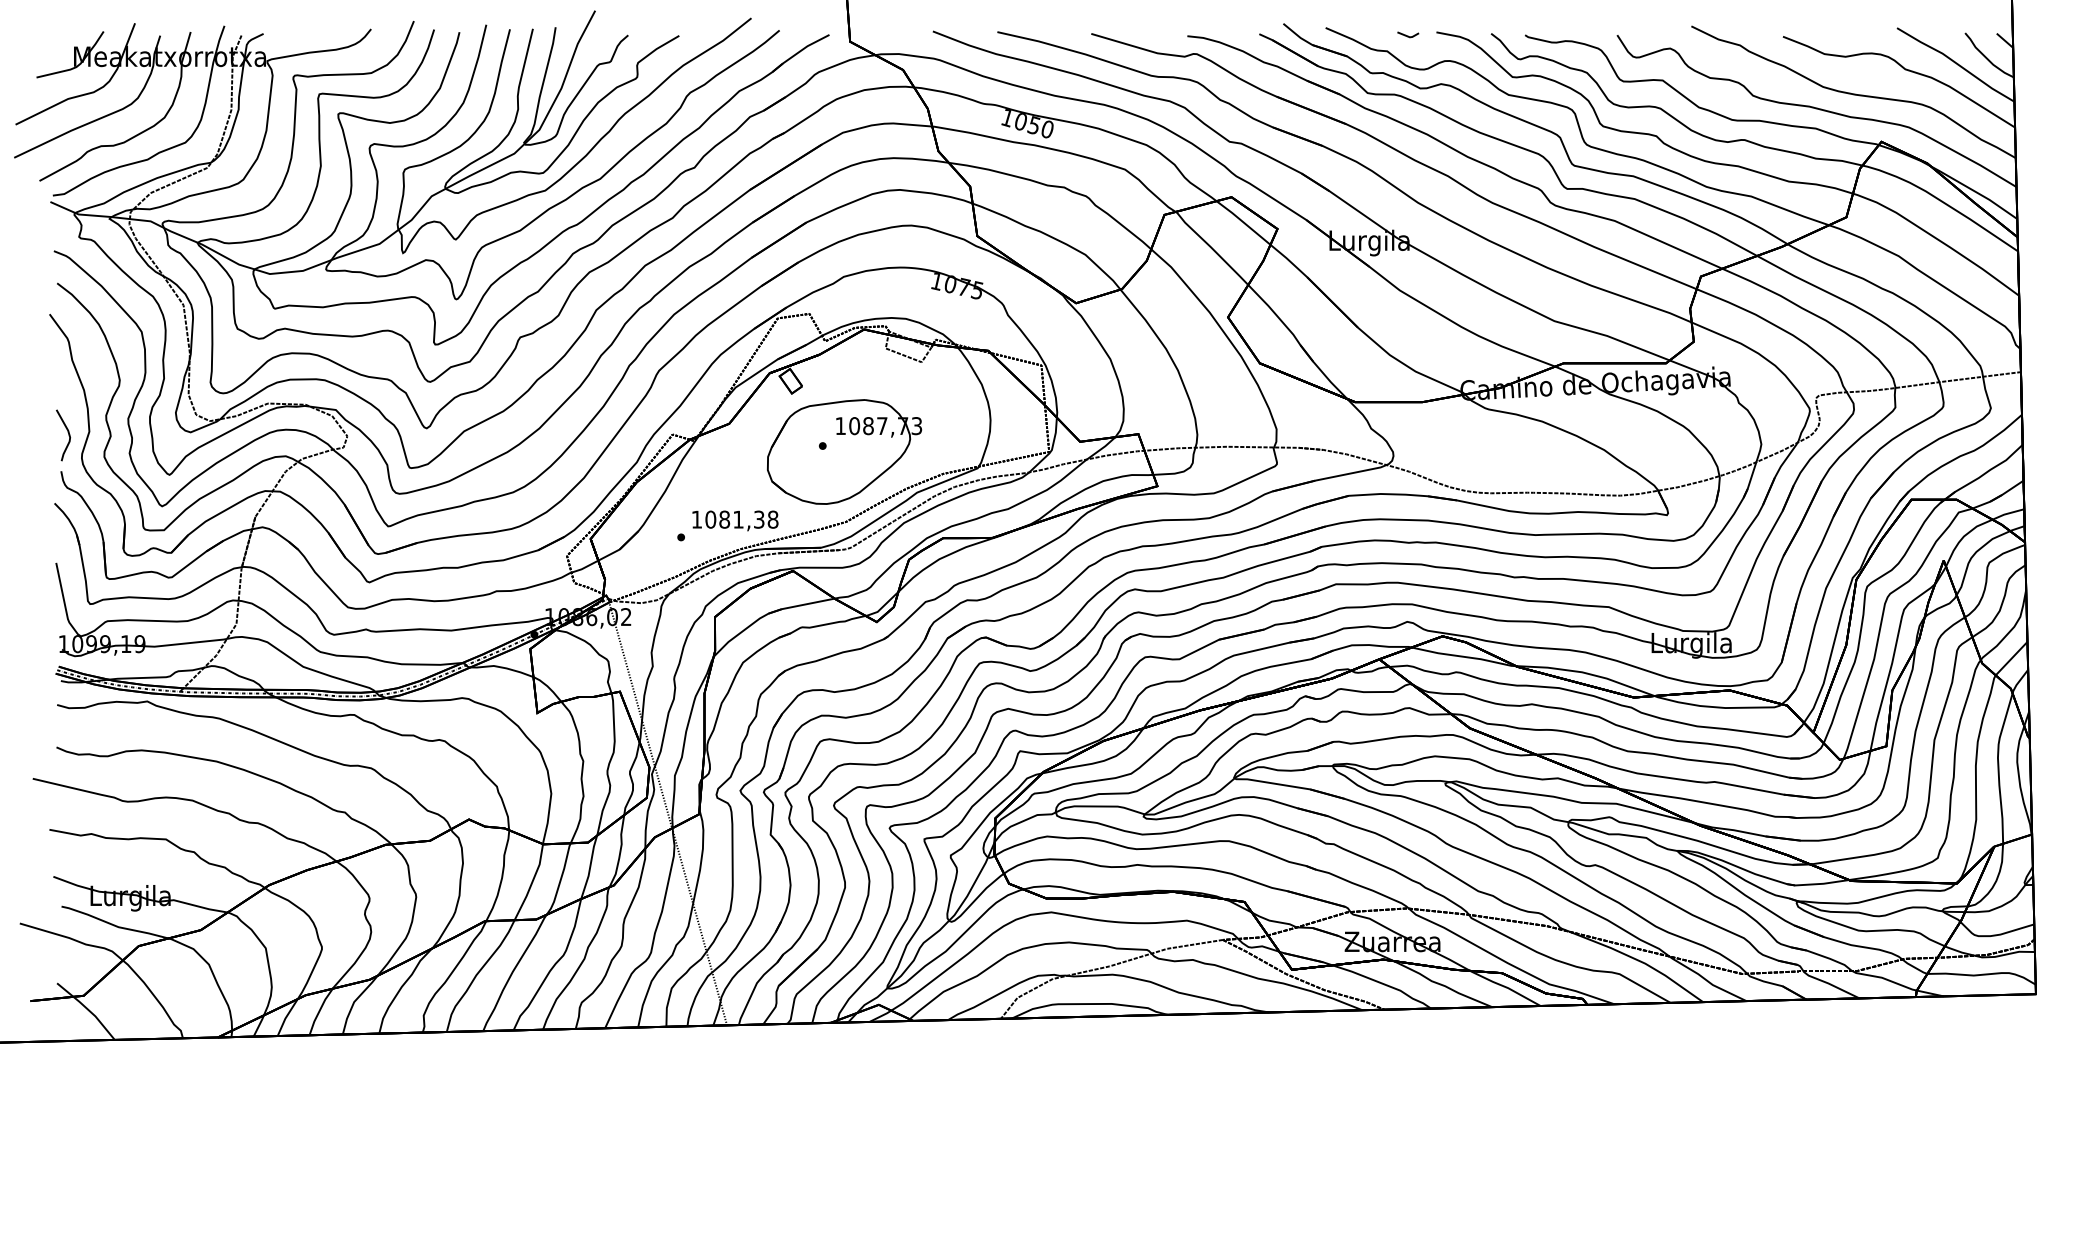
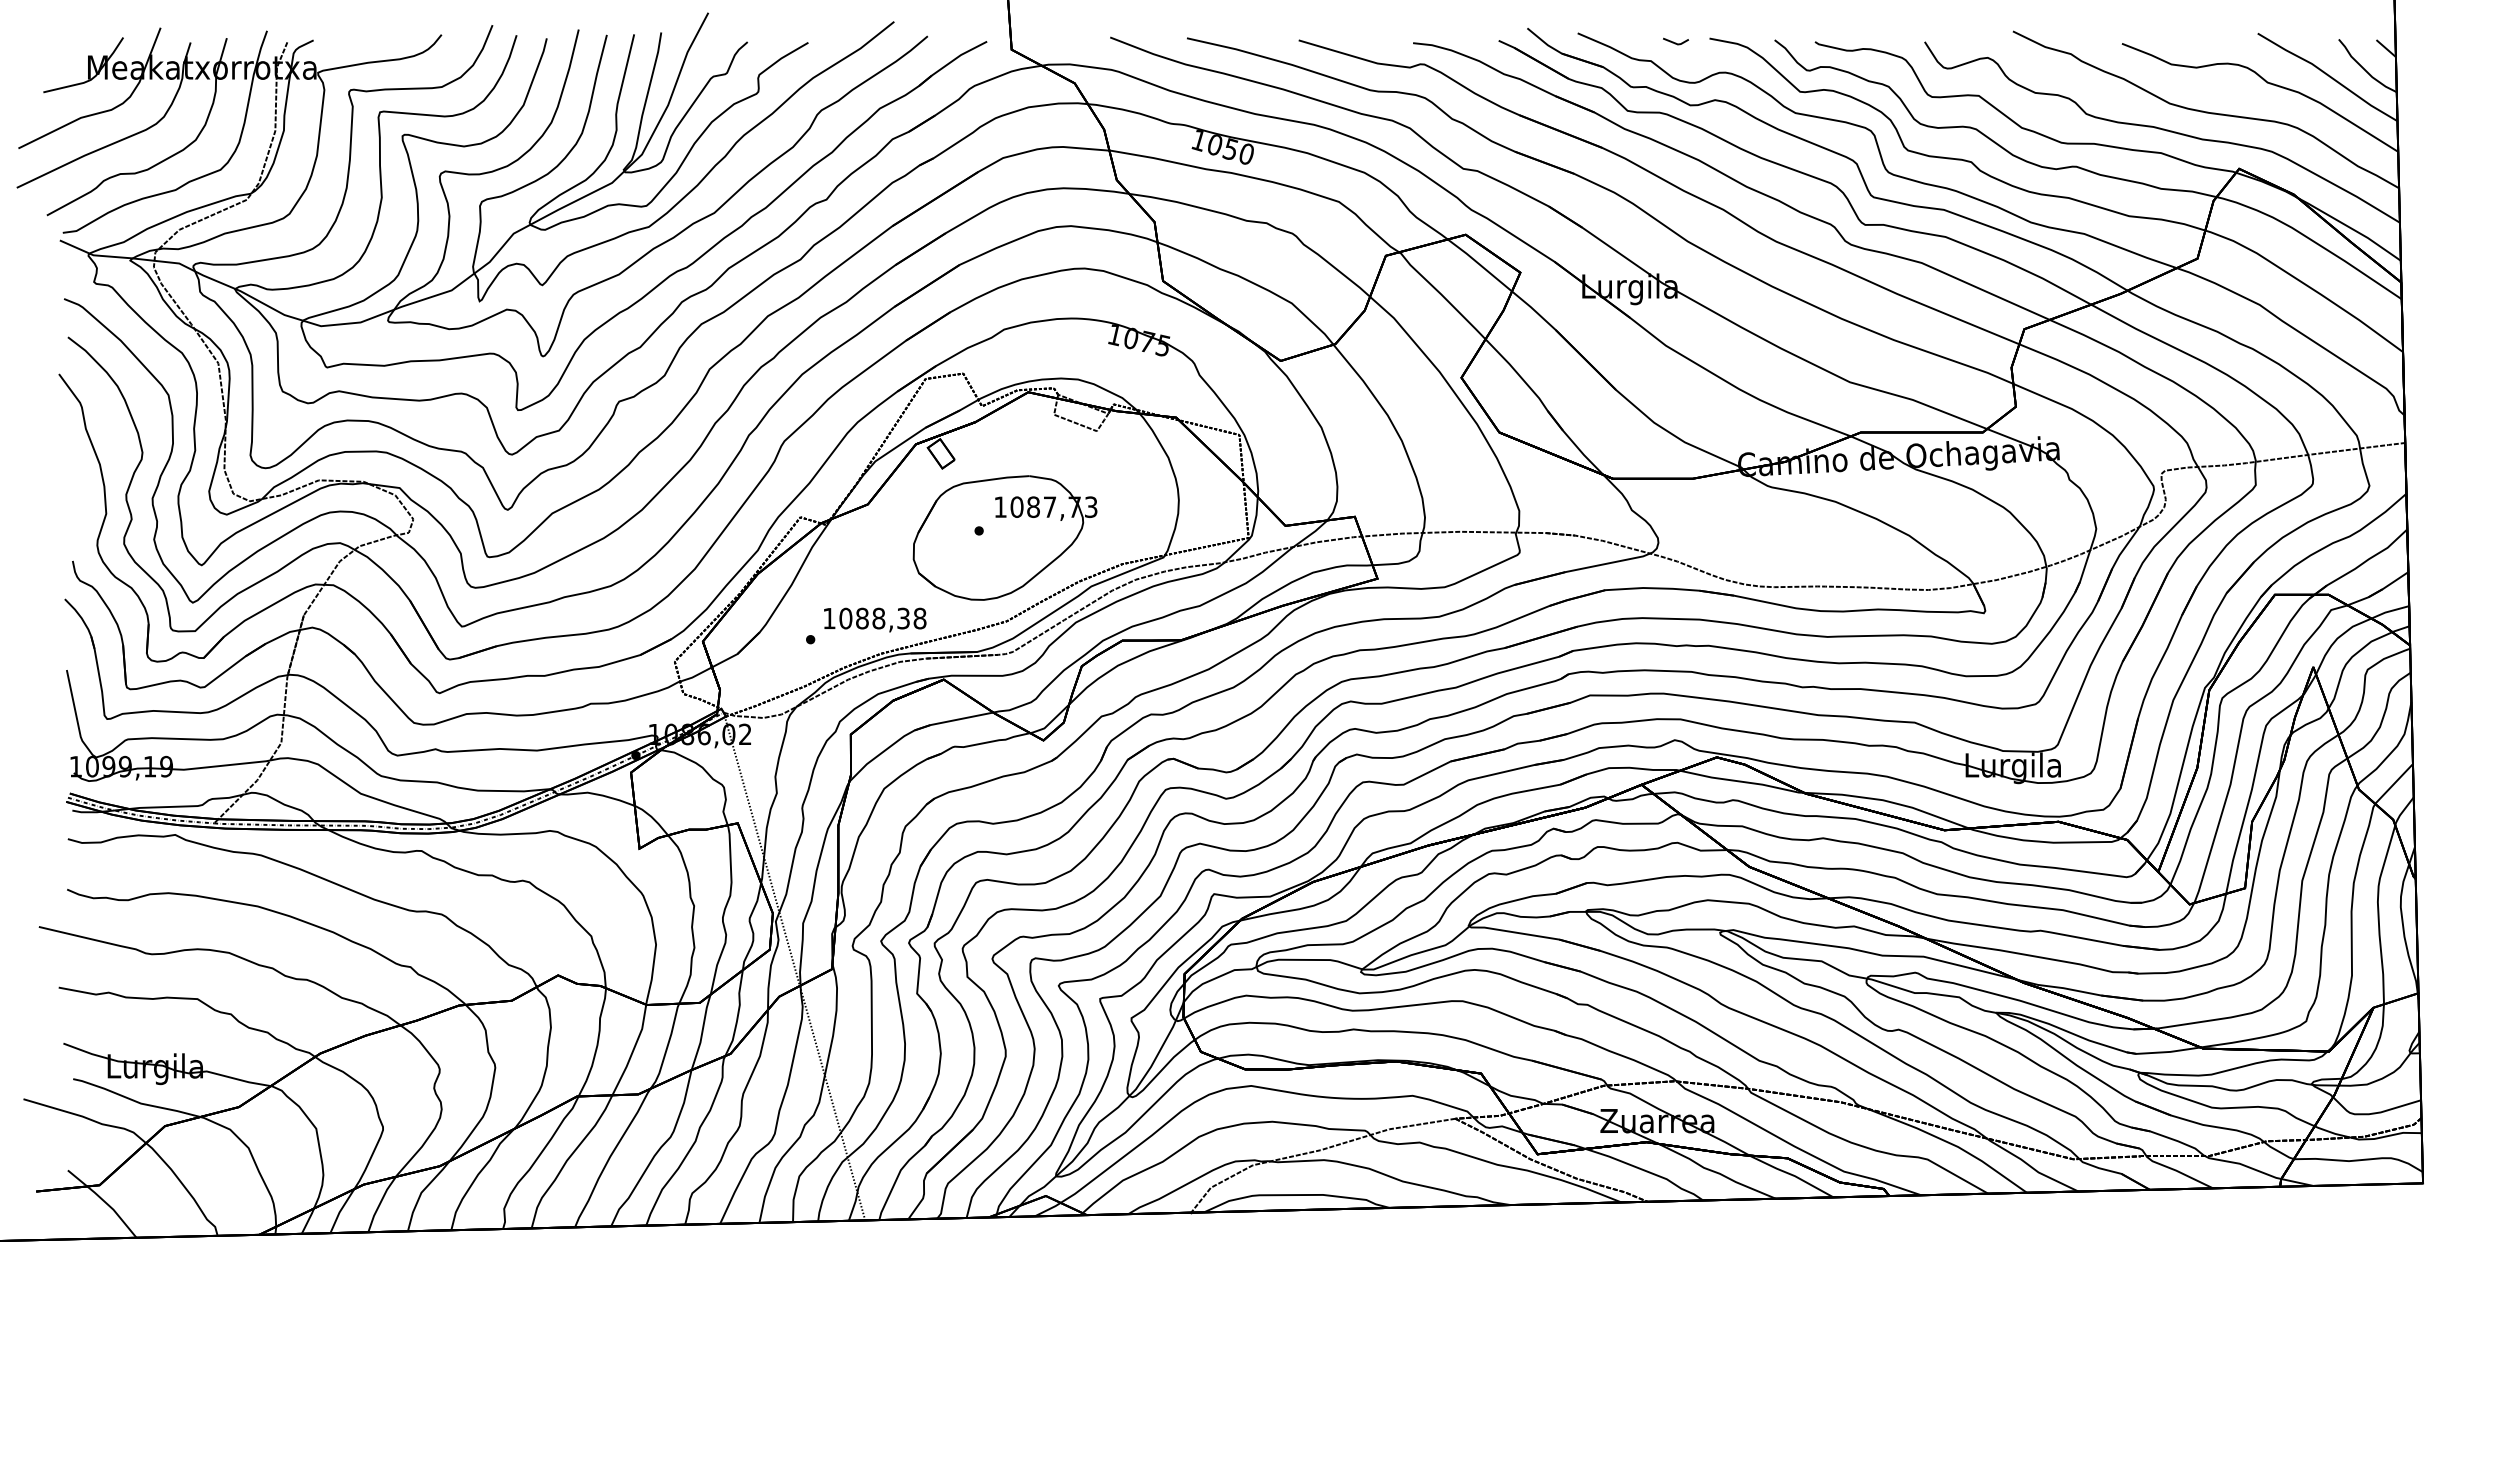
curve: (67, 432) -> (80, 514), removed
text: (738, 519) -> (878, 618), 1081,38 -> 1088,38

